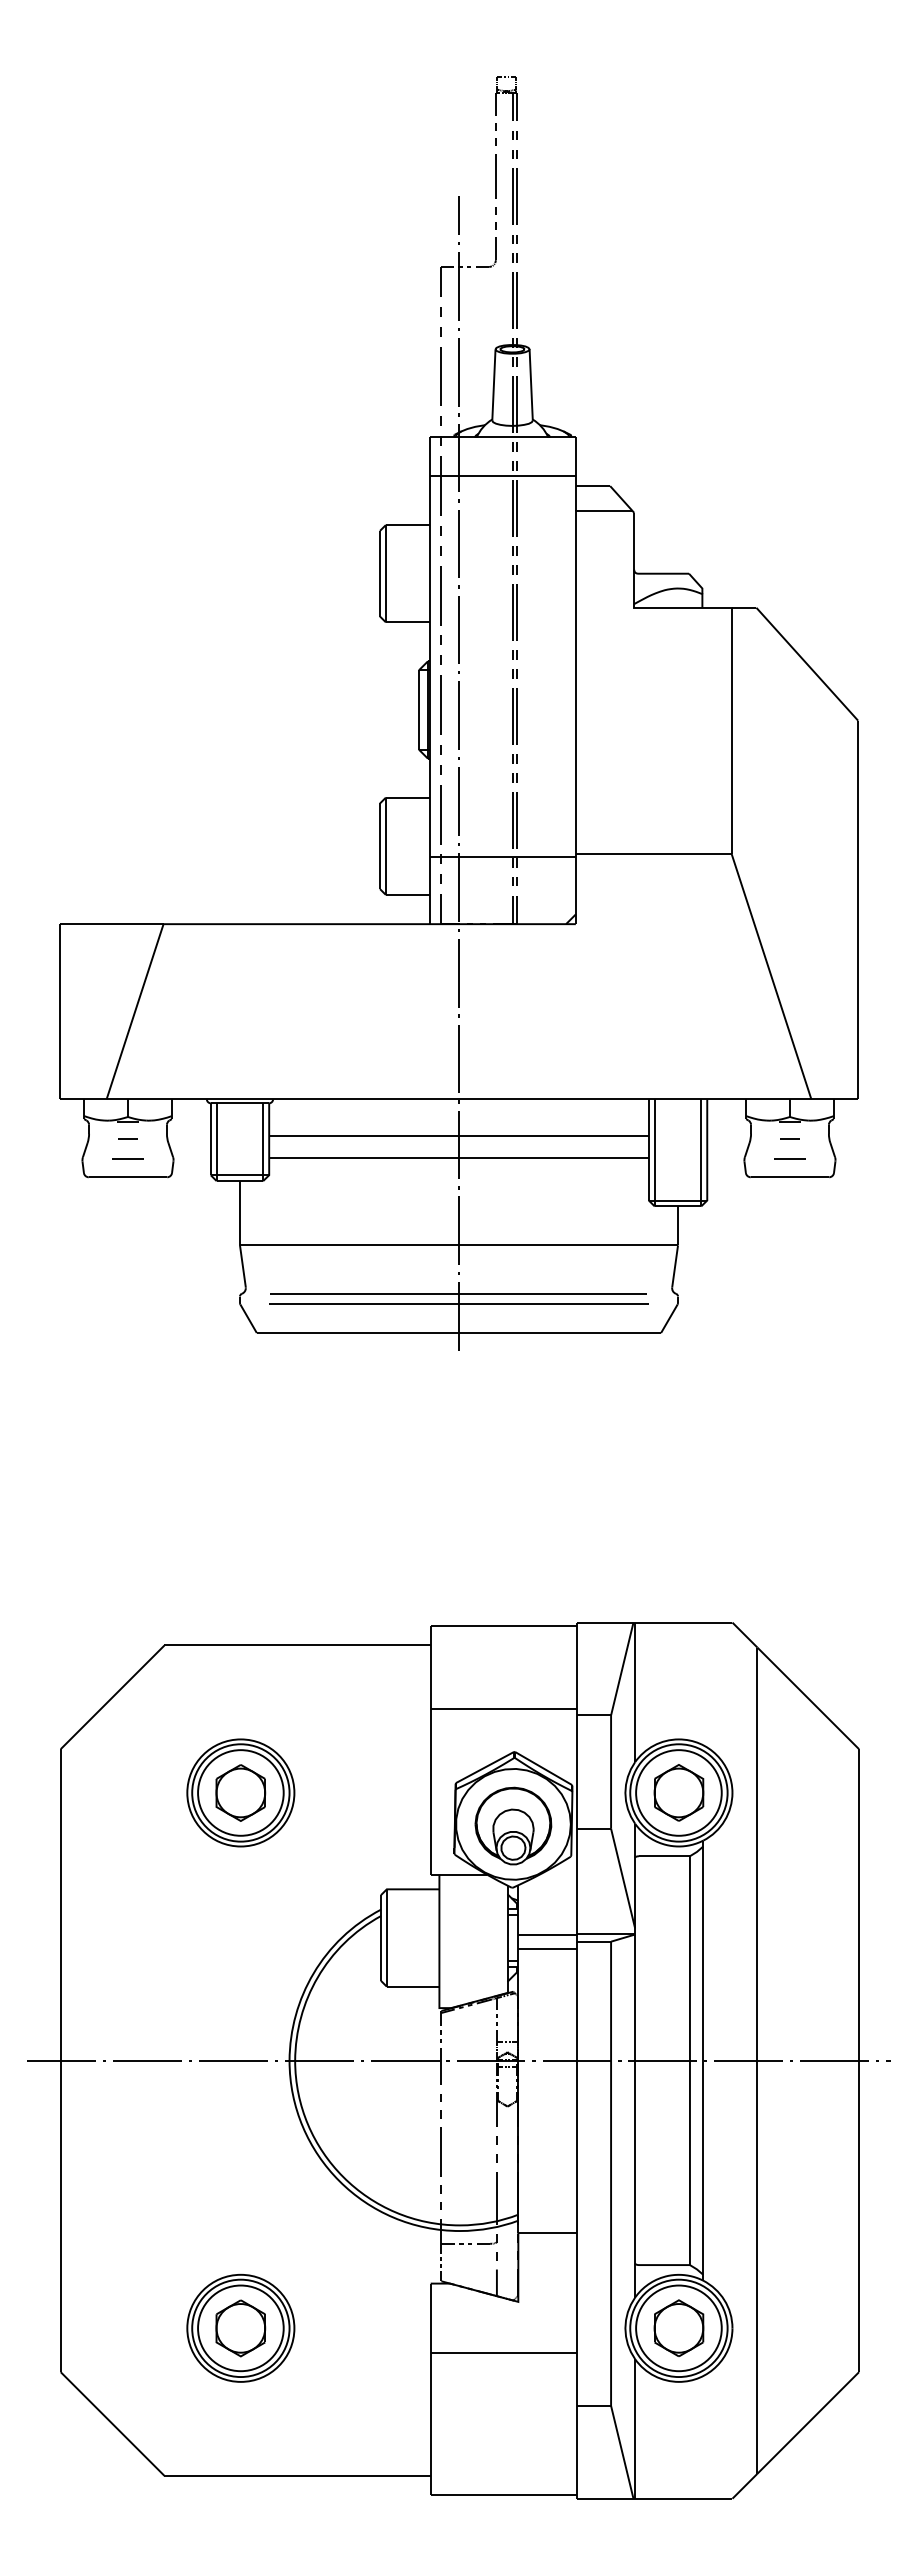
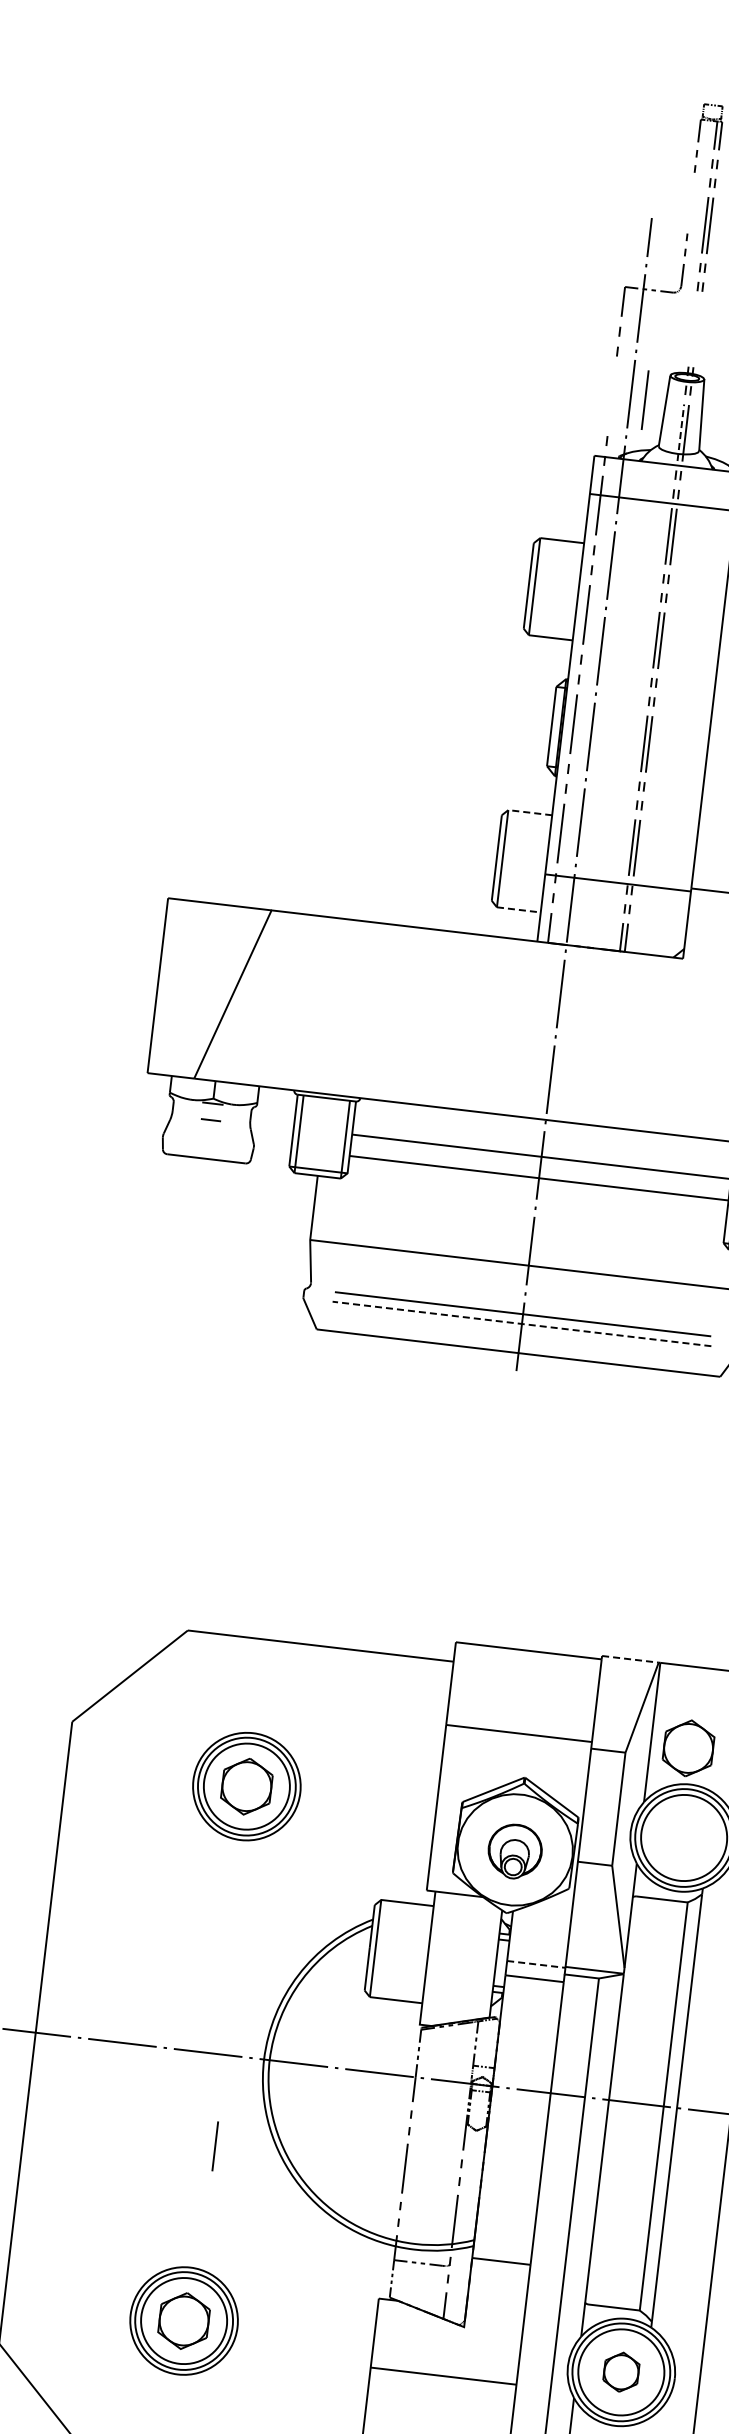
line: (495, 176) -> (690, 203), removed
part: (514, 300) -> (695, 329), removed
line: (440, 376) -> (645, 400), moved
line: (512, 404) -> (680, 432), solid -> dashed
line: (407, 797) -> (529, 812), solid -> dashed
line: (407, 894) -> (518, 909), solid -> dashed
line: (127, 1158) -> (208, 1140), removed
line: (459, 1303) -> (522, 1323), solid -> dashed
line: (605, 1622) -> (630, 1659), solid -> dashed
part: (678, 1792) -> (688, 1747), moved
part: (513, 1825) -> (515, 1851), size x0.7
line: (548, 1935) -> (537, 1964), solid -> dashed
line: (250, 2151) -> (214, 2145), added
part: (678, 2327) -> (621, 2371), size x0.7

